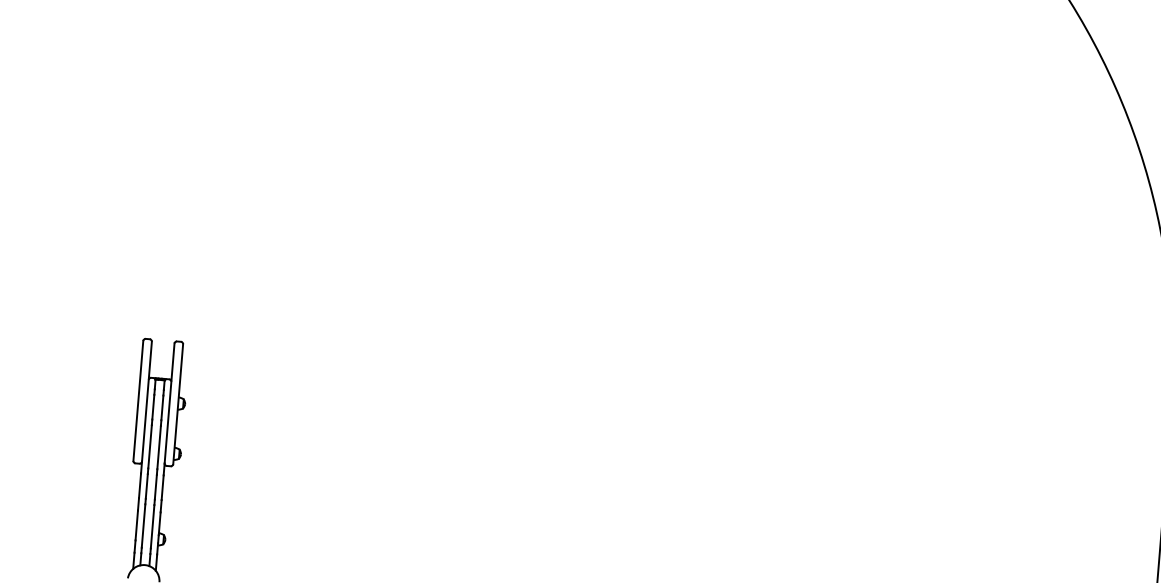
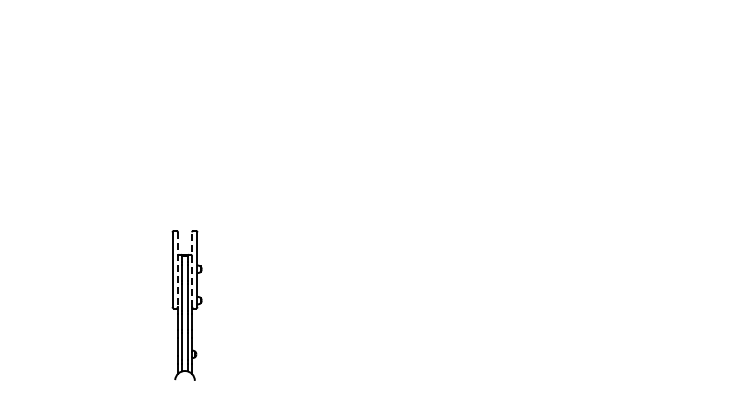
line: (146, 402) -> (177, 270), solid -> dashed
line: (170, 403) -> (192, 269), solid -> dashed

